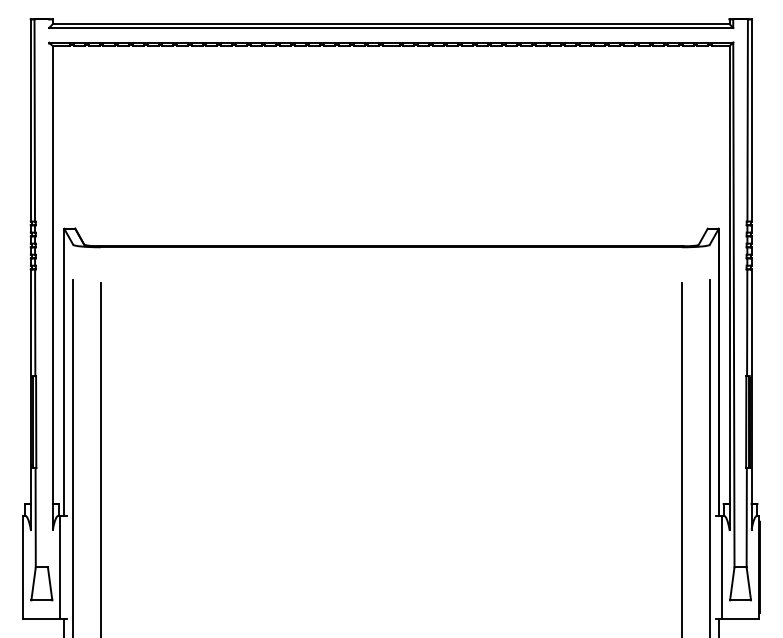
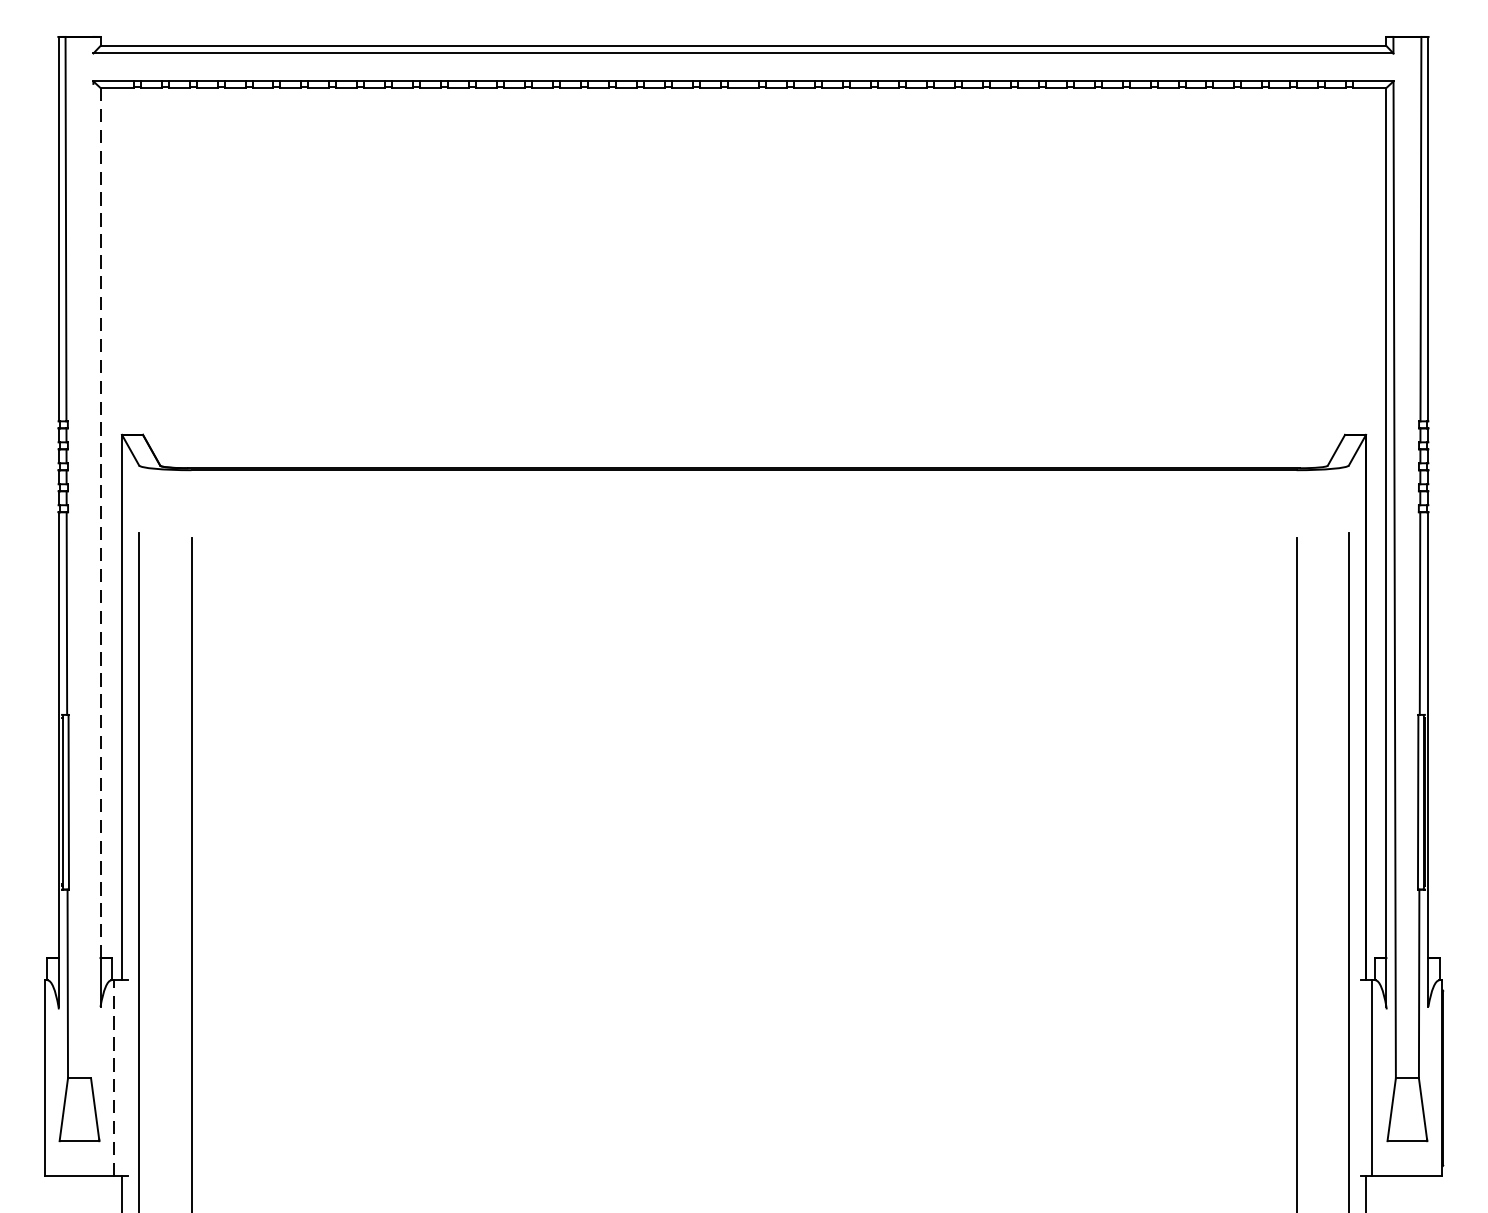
line: (52, 275) -> (99, 523), solid -> dashed
line: (60, 566) -> (114, 1076), solid -> dashed

